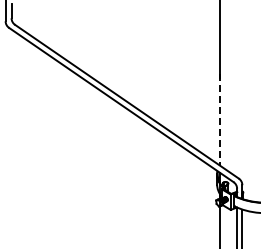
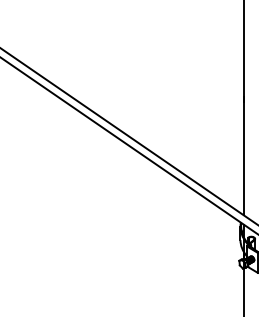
line: (219, 119) -> (243, 155), dashed -> solid

